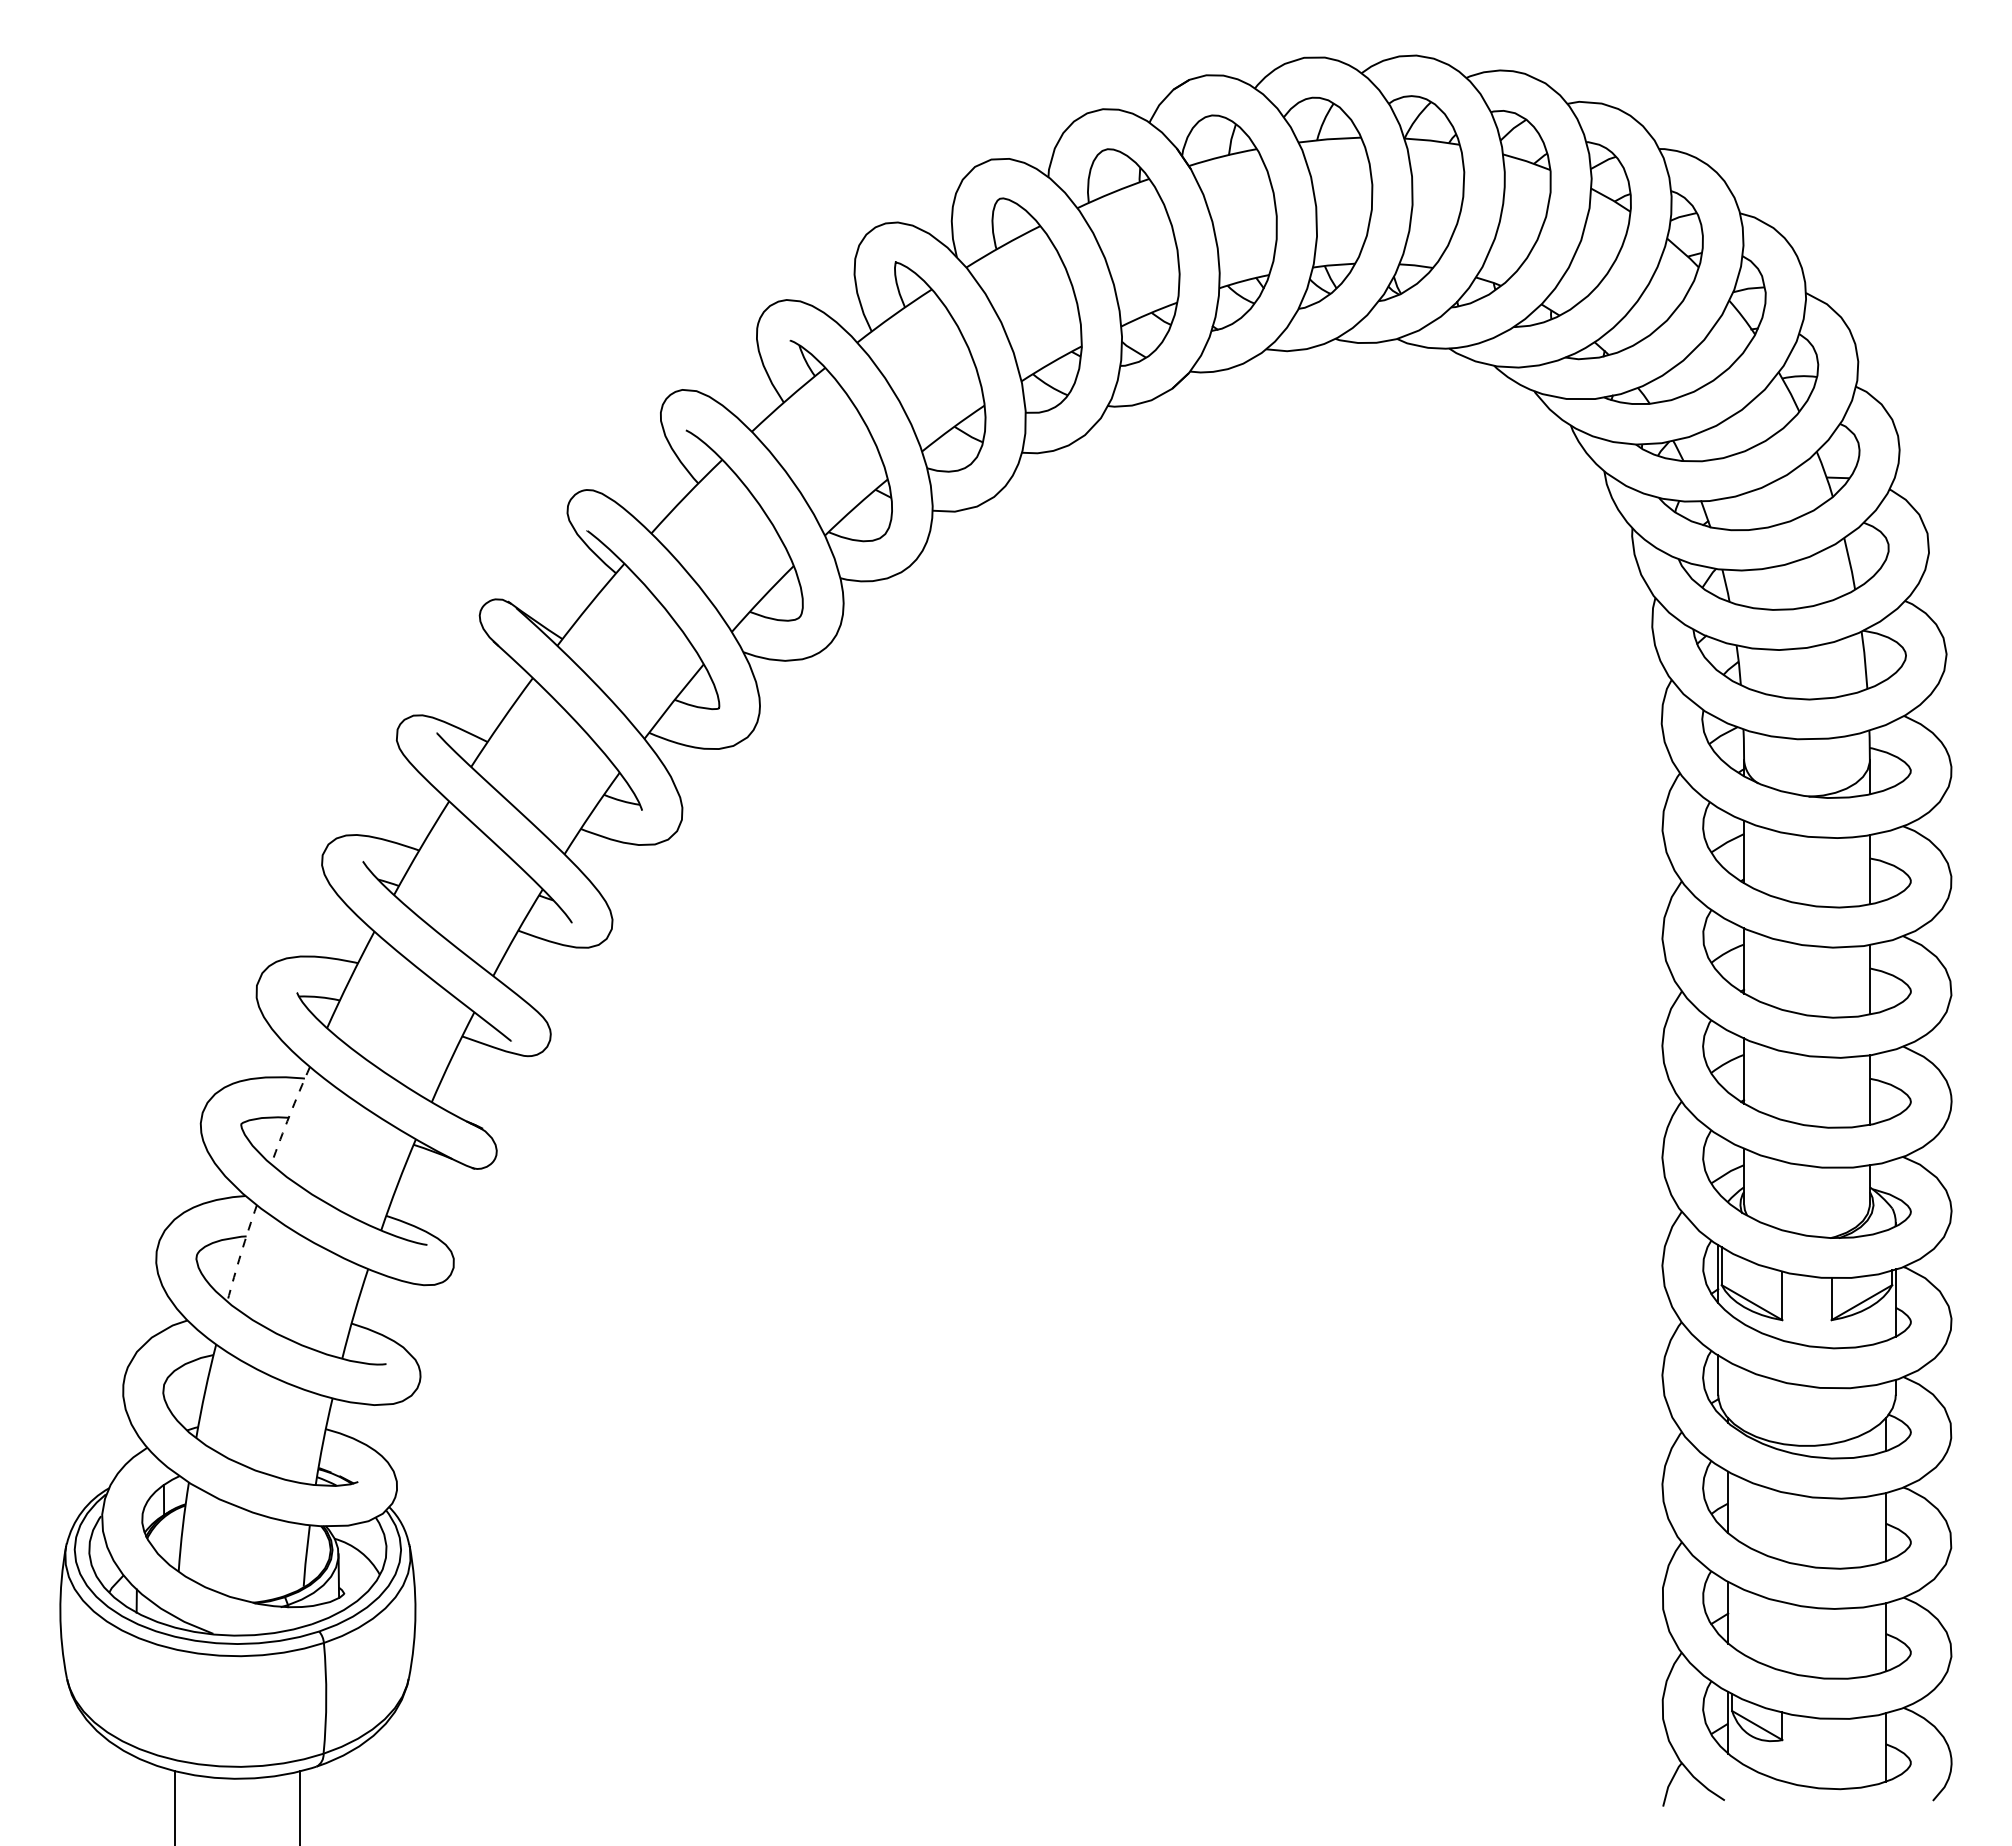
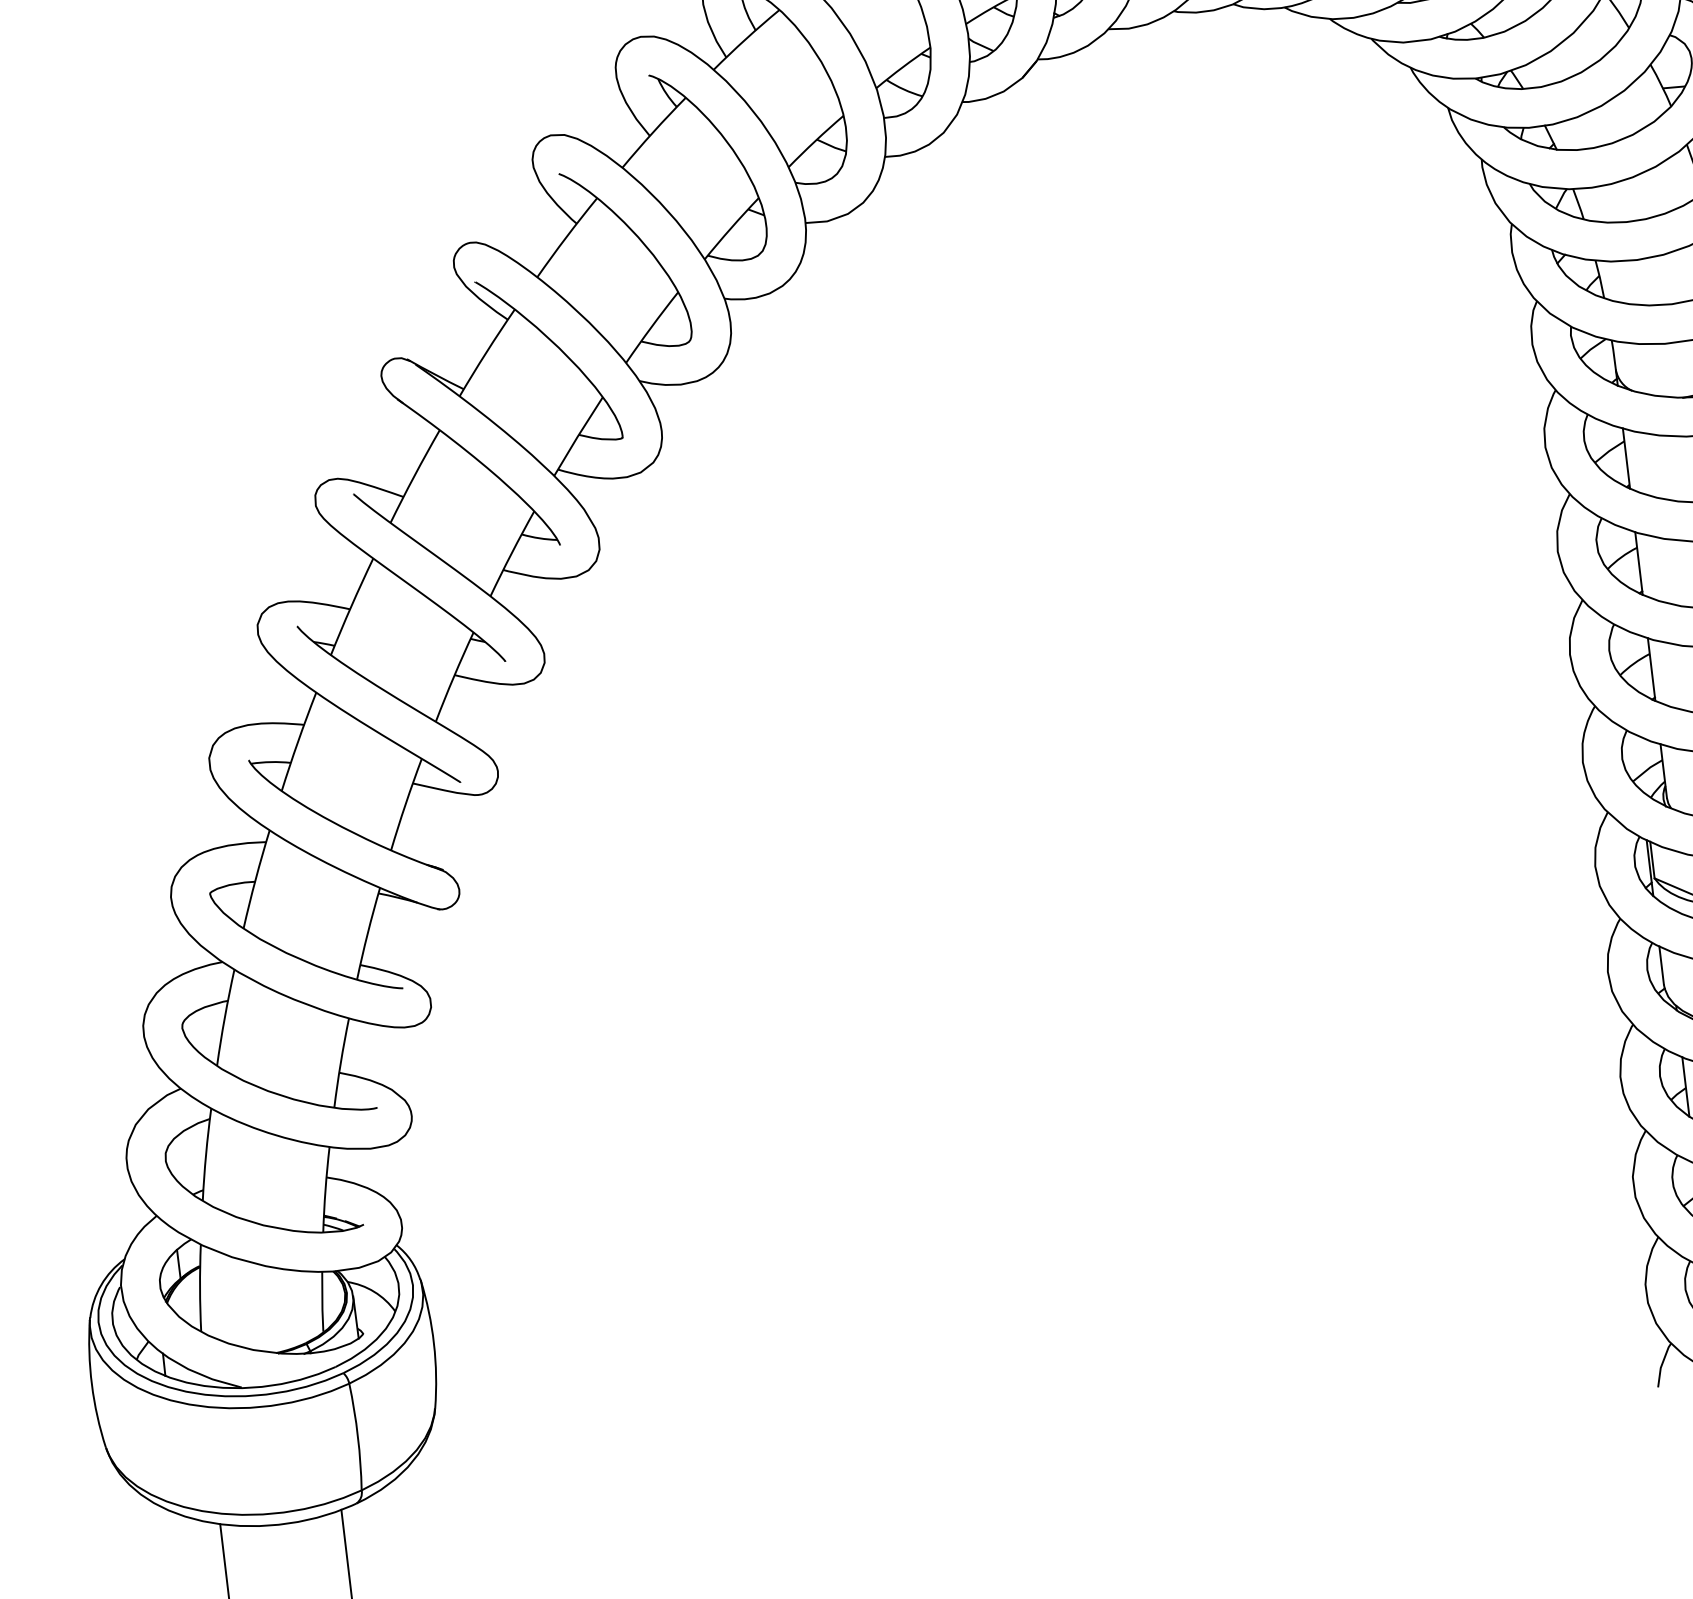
arc: (289, 1115) -> (255, 879), dashed -> solid
arc: (241, 1253) -> (225, 1017), dashed -> solid

